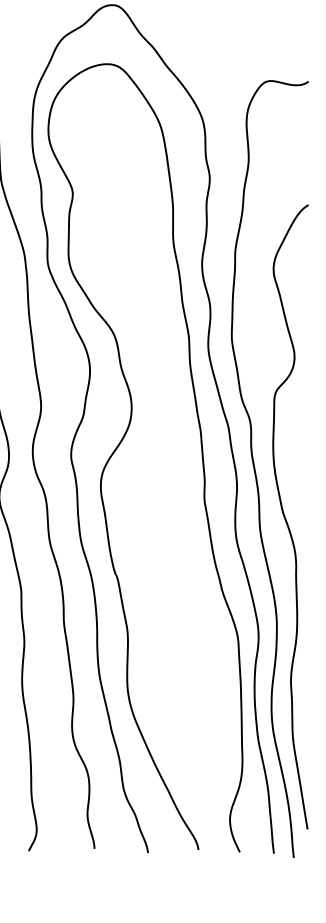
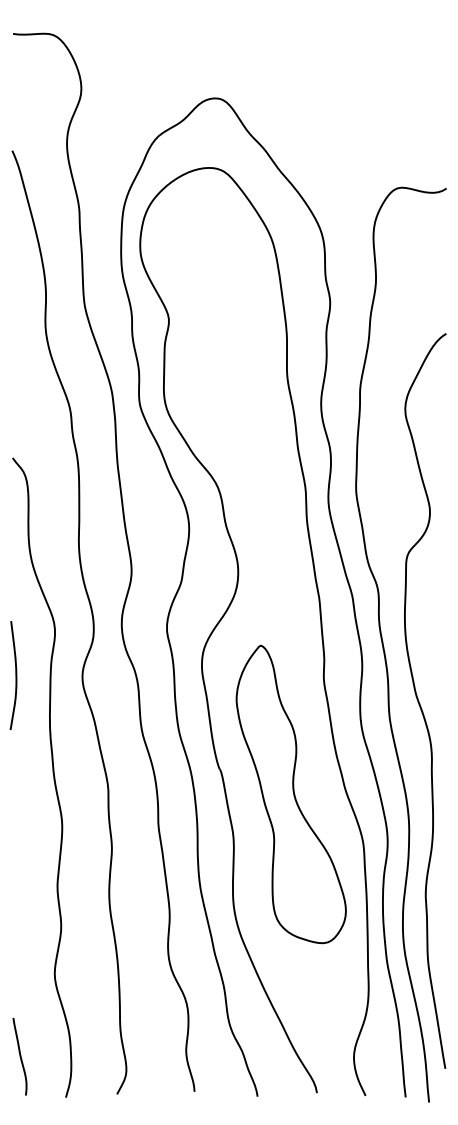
part: (176, 596) -> (290, 794), added

